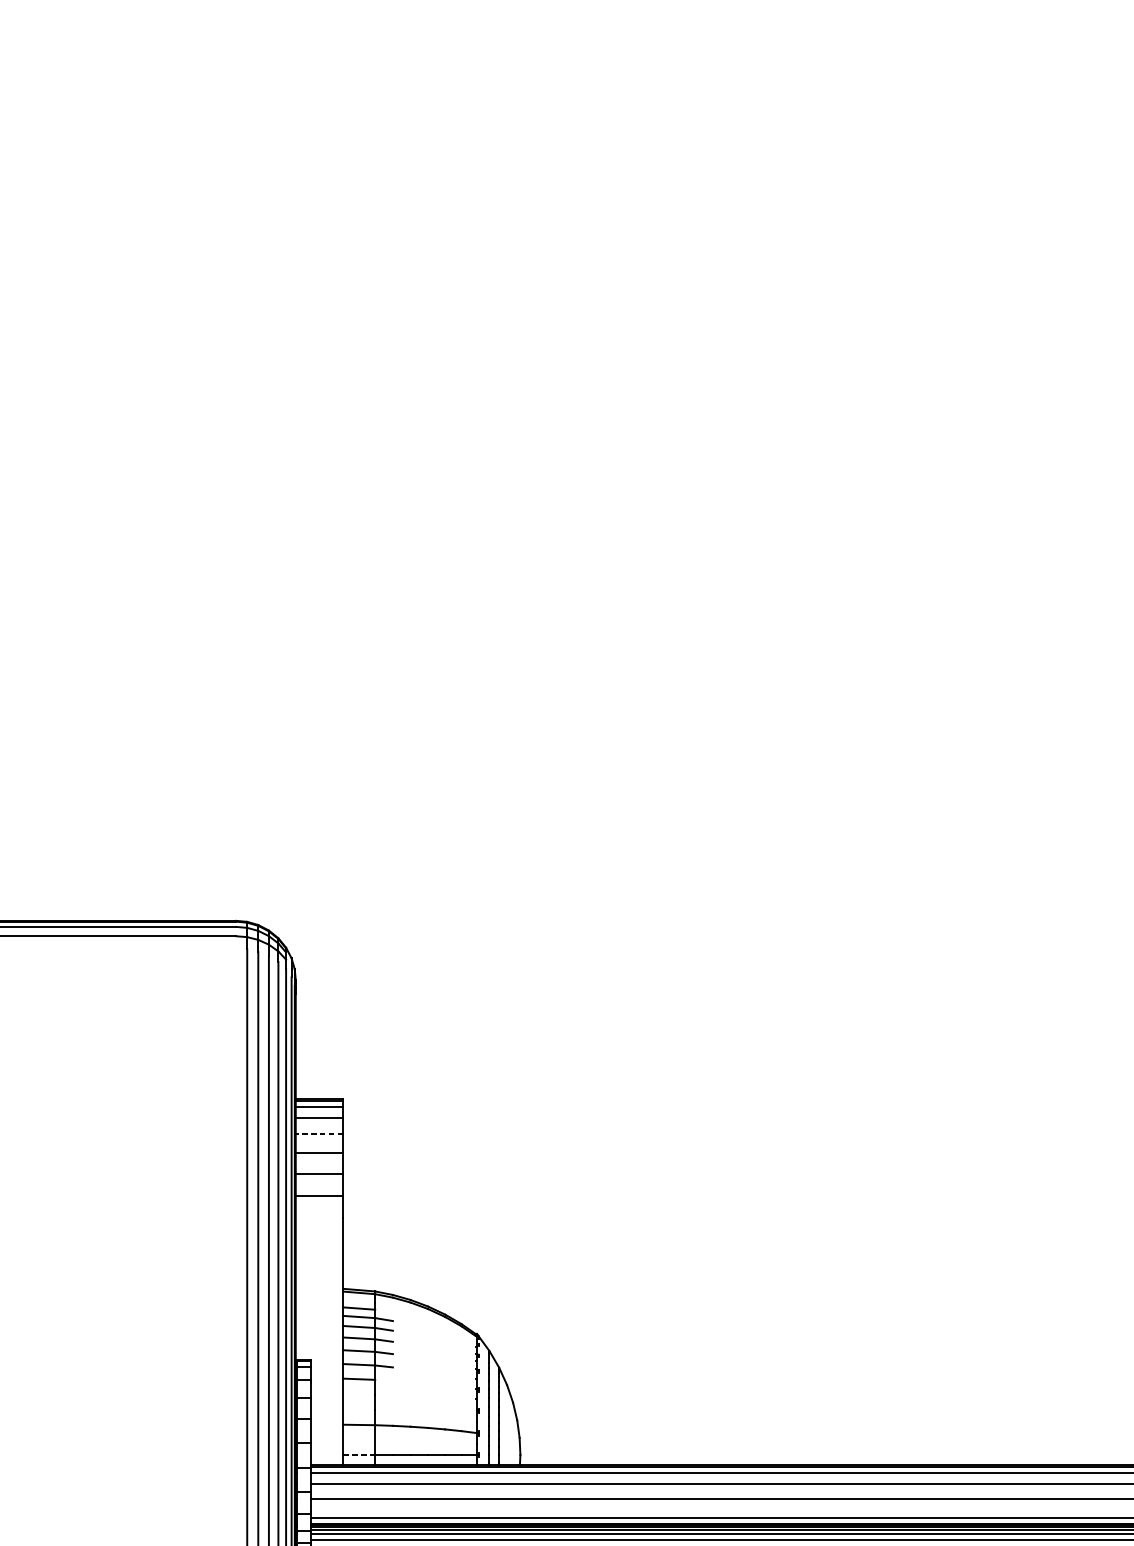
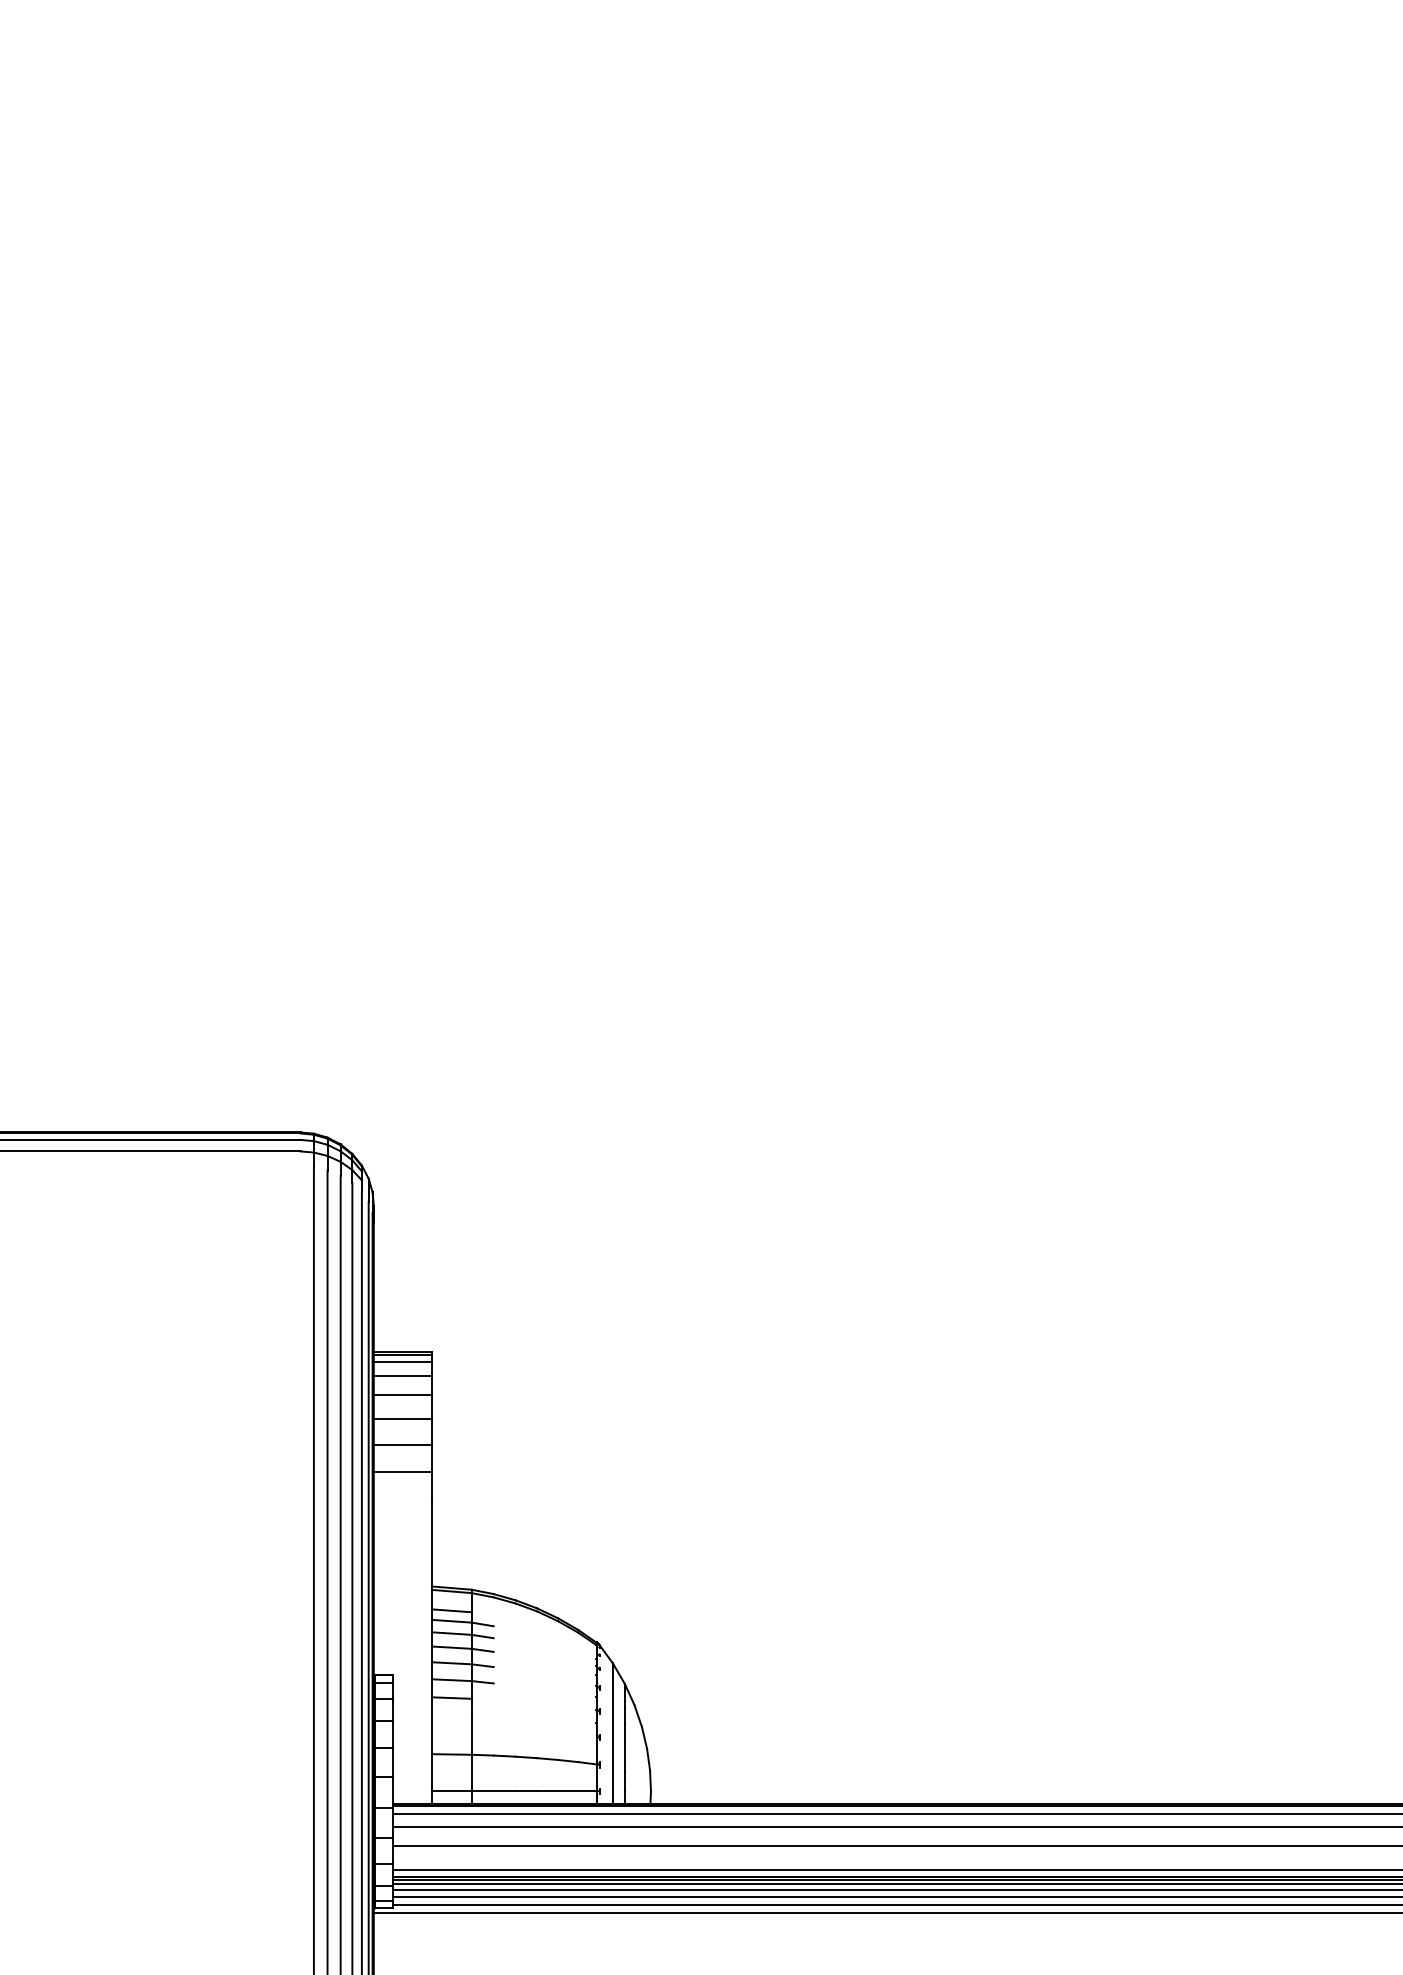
line: (319, 1134) -> (402, 1395), dashed -> solid
line: (359, 1454) -> (452, 1791), dashed -> solid

